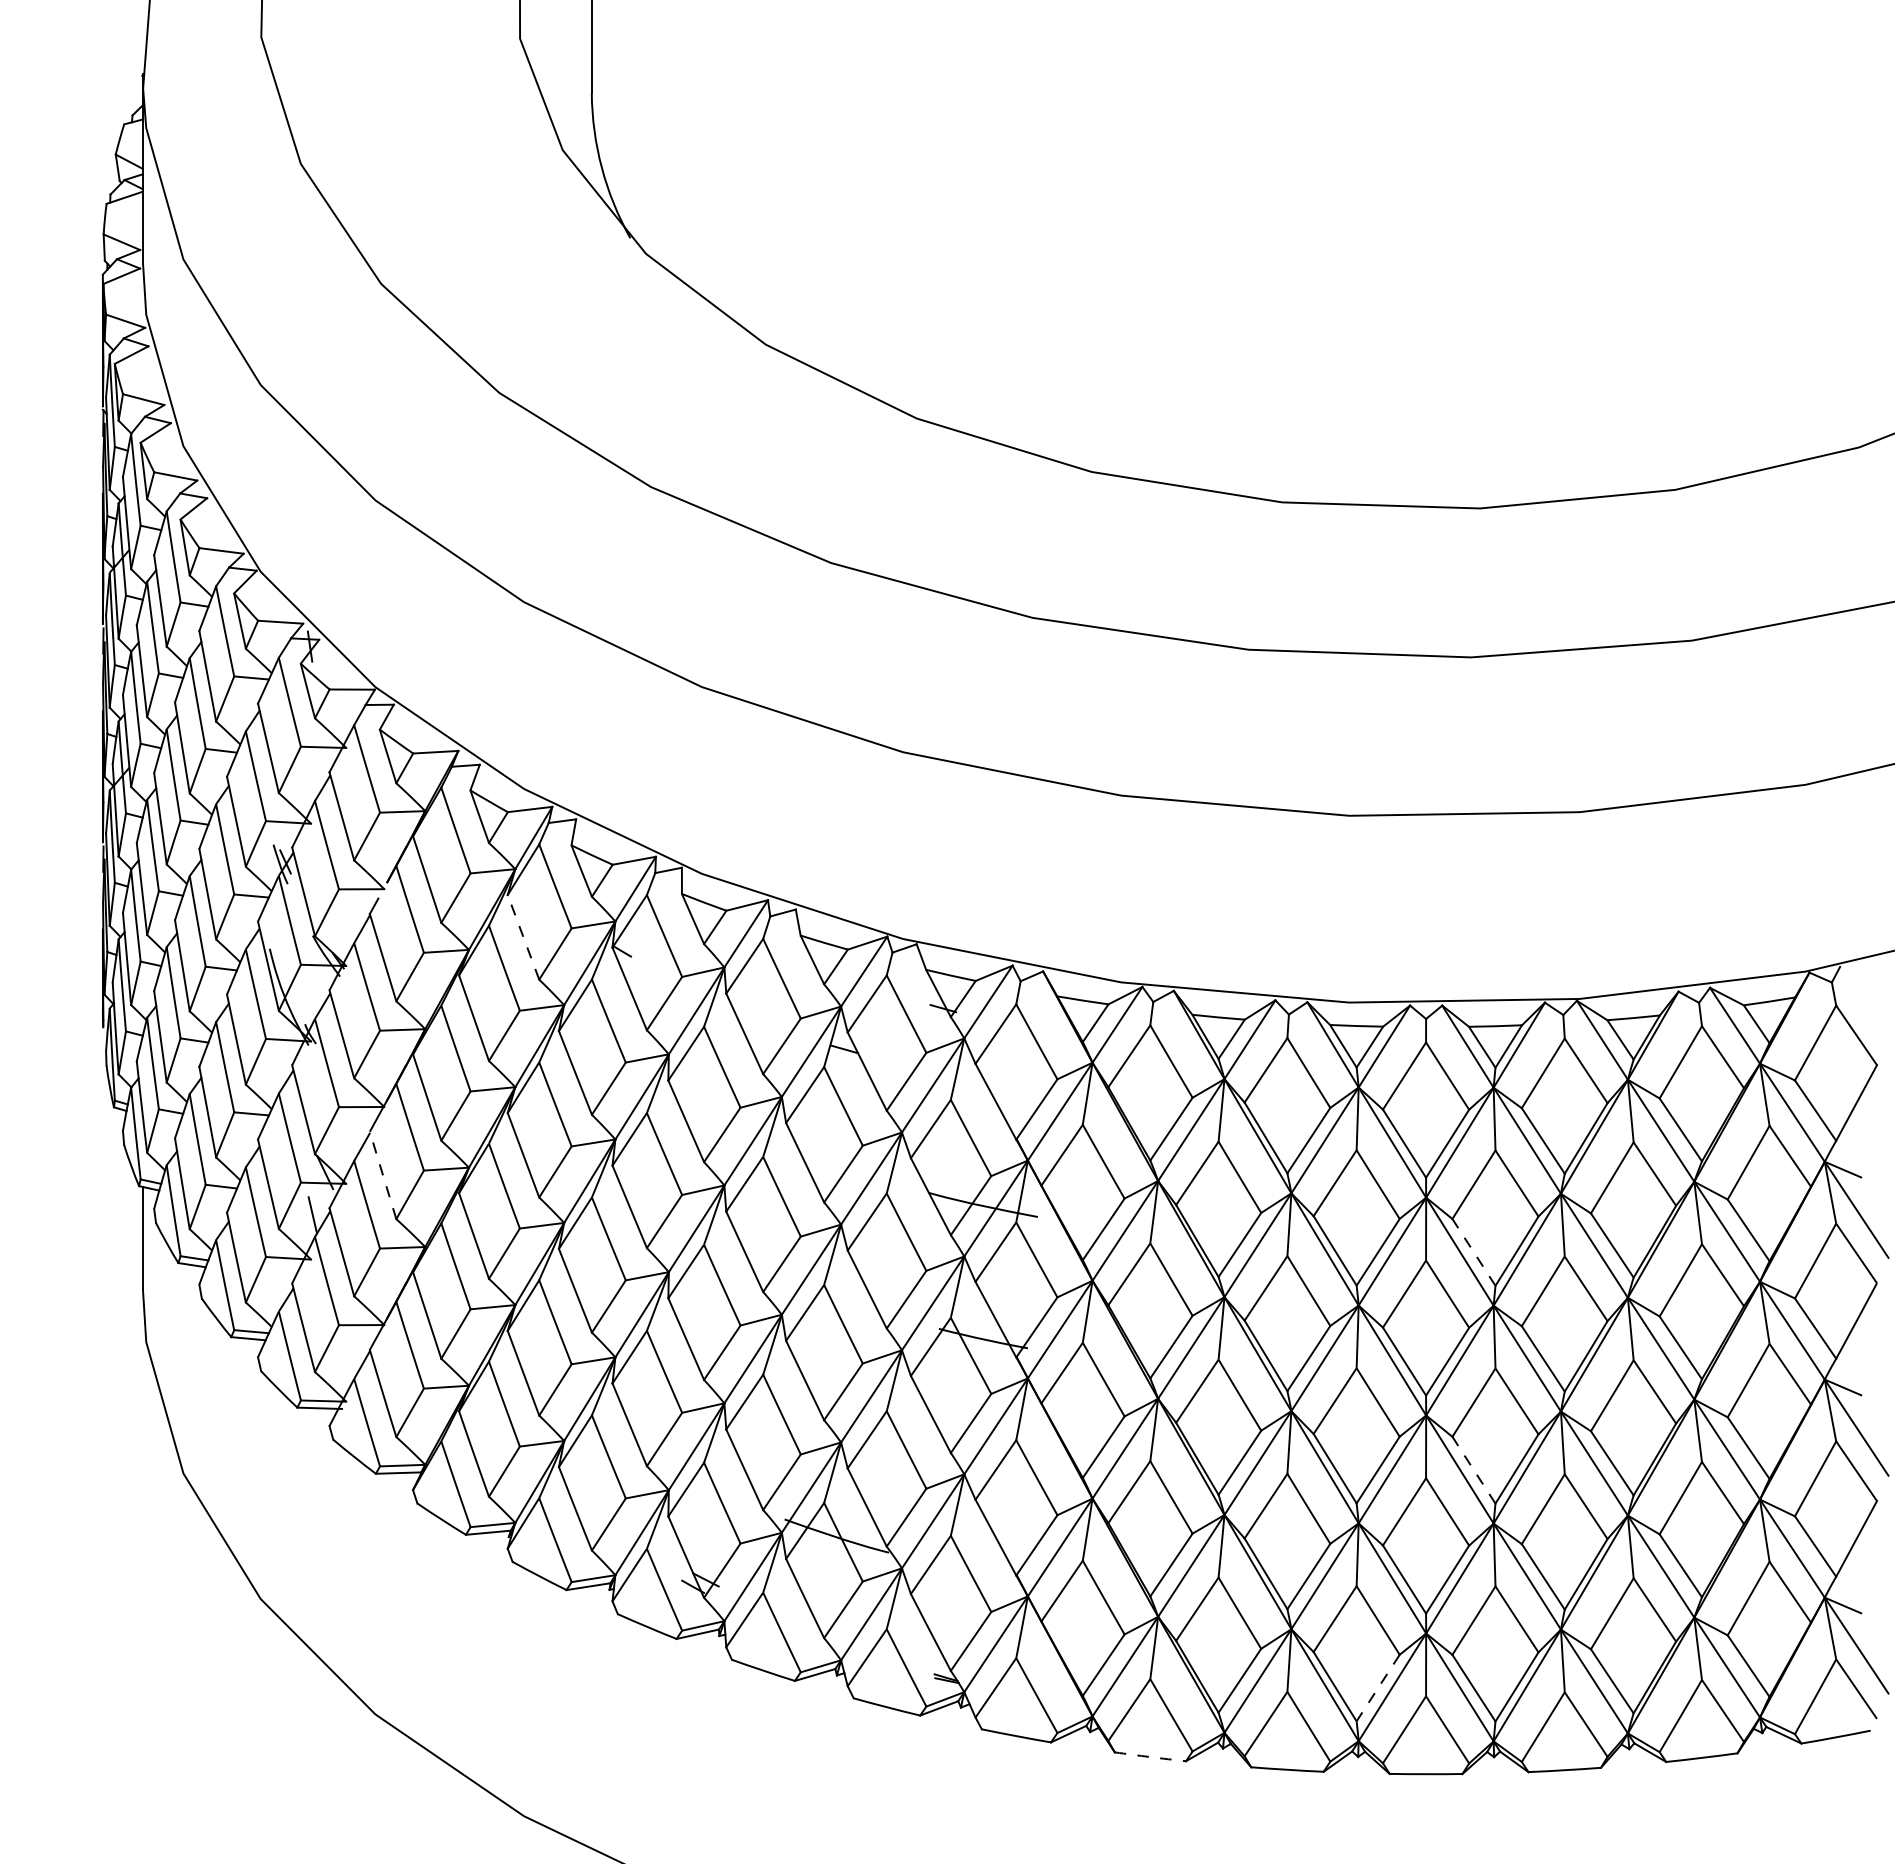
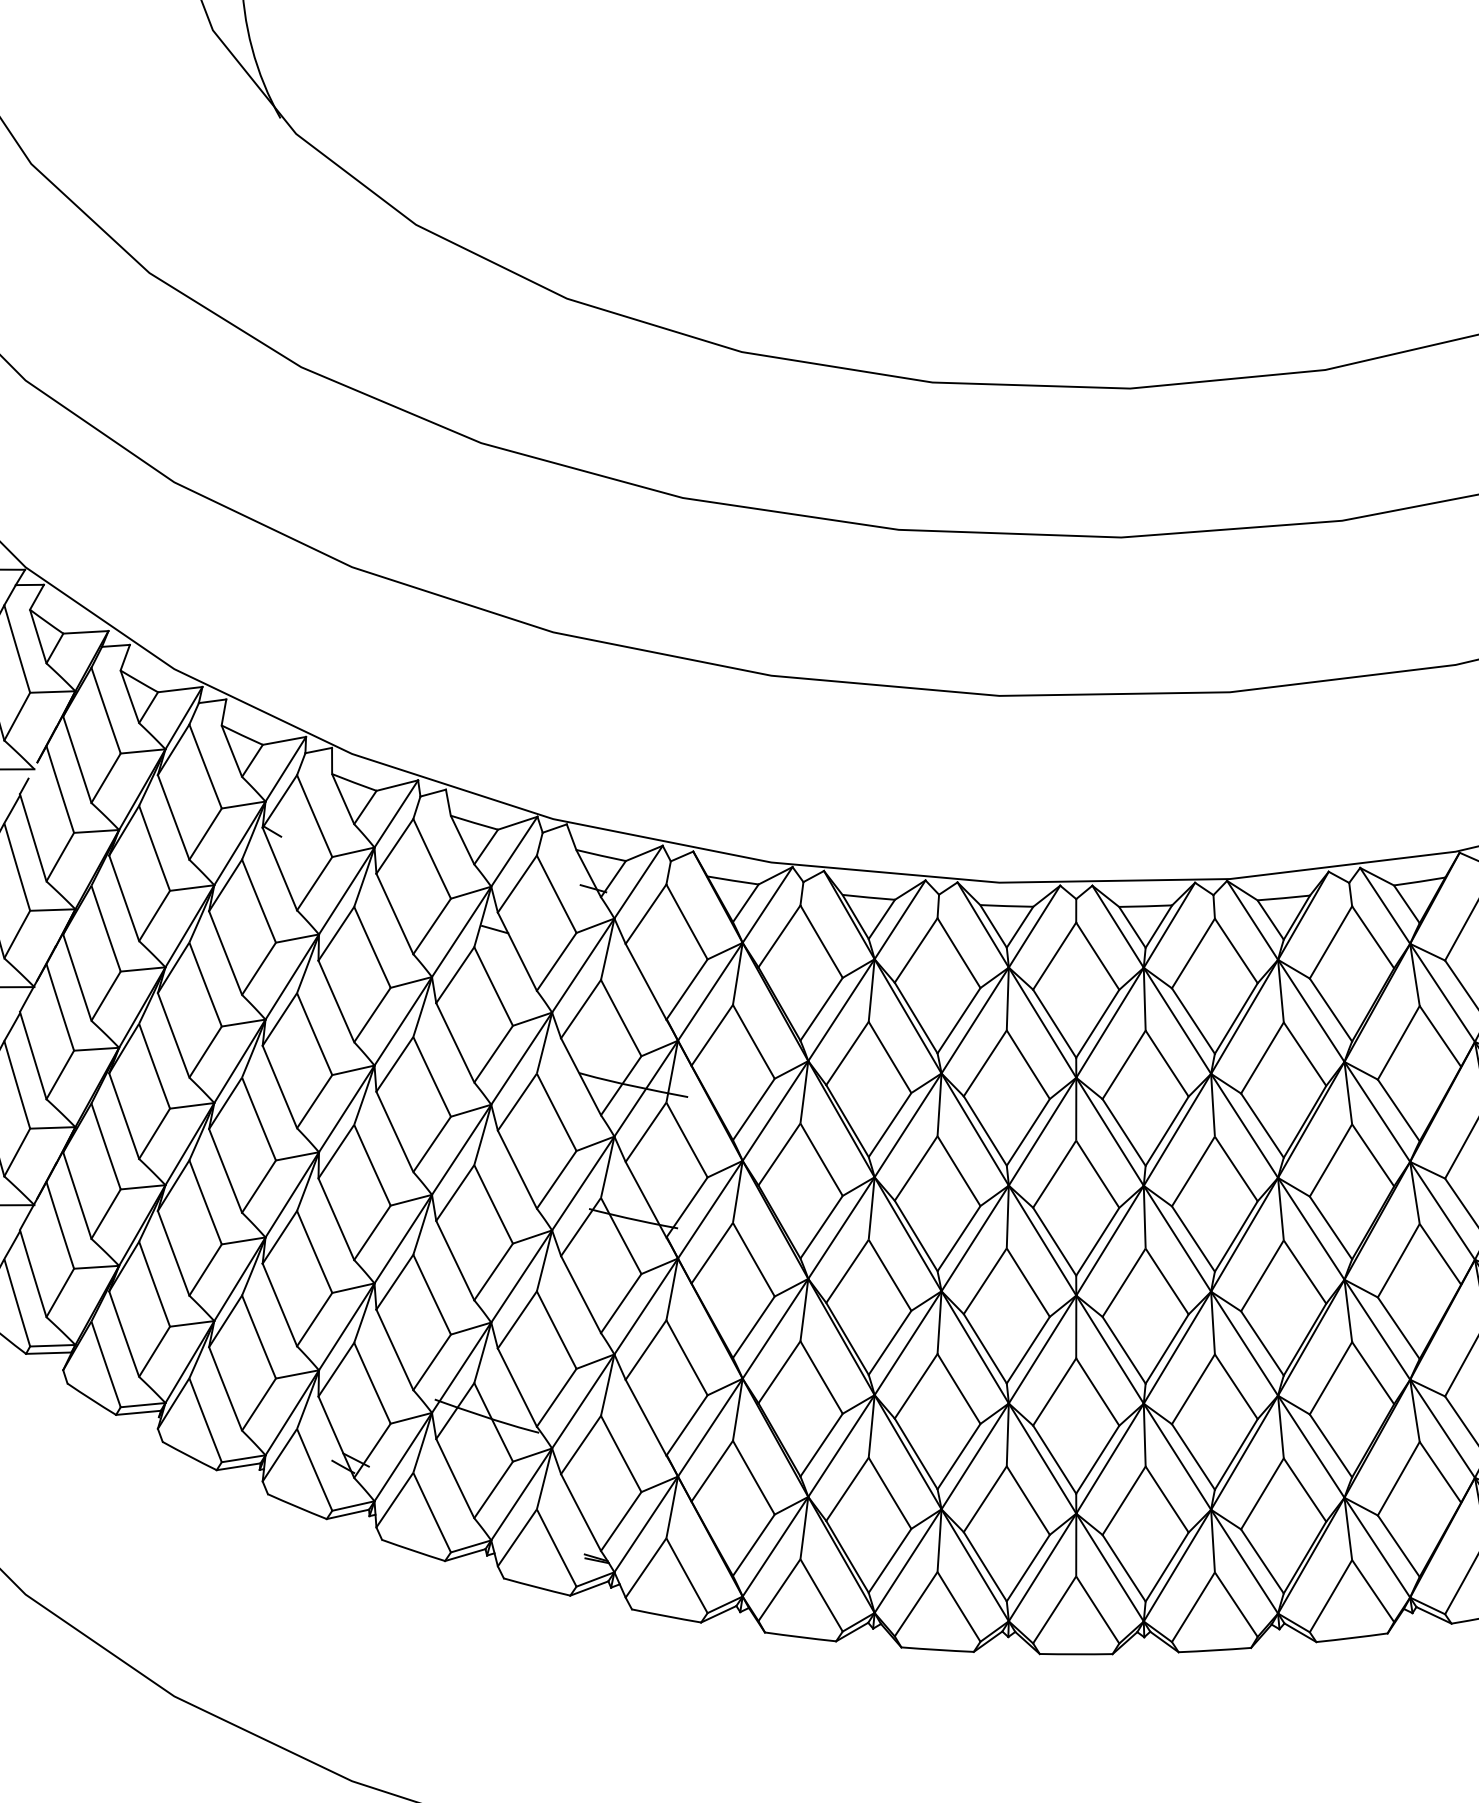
line: (523, 936) -> (173, 816), dashed -> solid
line: (383, 1175) -> (33, 1055), dashed -> solid
line: (1473, 1252) -> (1123, 1132), dashed -> solid
line: (1473, 1470) -> (1123, 1350), dashed -> solid
line: (1378, 1688) -> (1028, 1568), dashed -> solid
arc: (1150, 1757) -> (800, 1637), dashed -> solid

